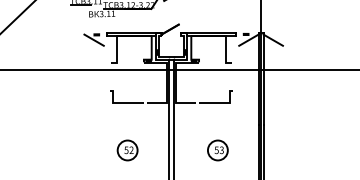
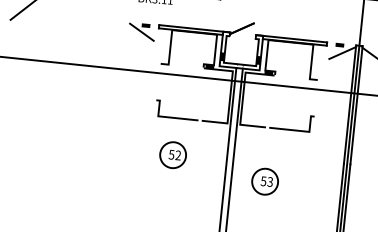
part: (127, 150) -> (172, 155), moved
part: (217, 150) -> (264, 181), moved

